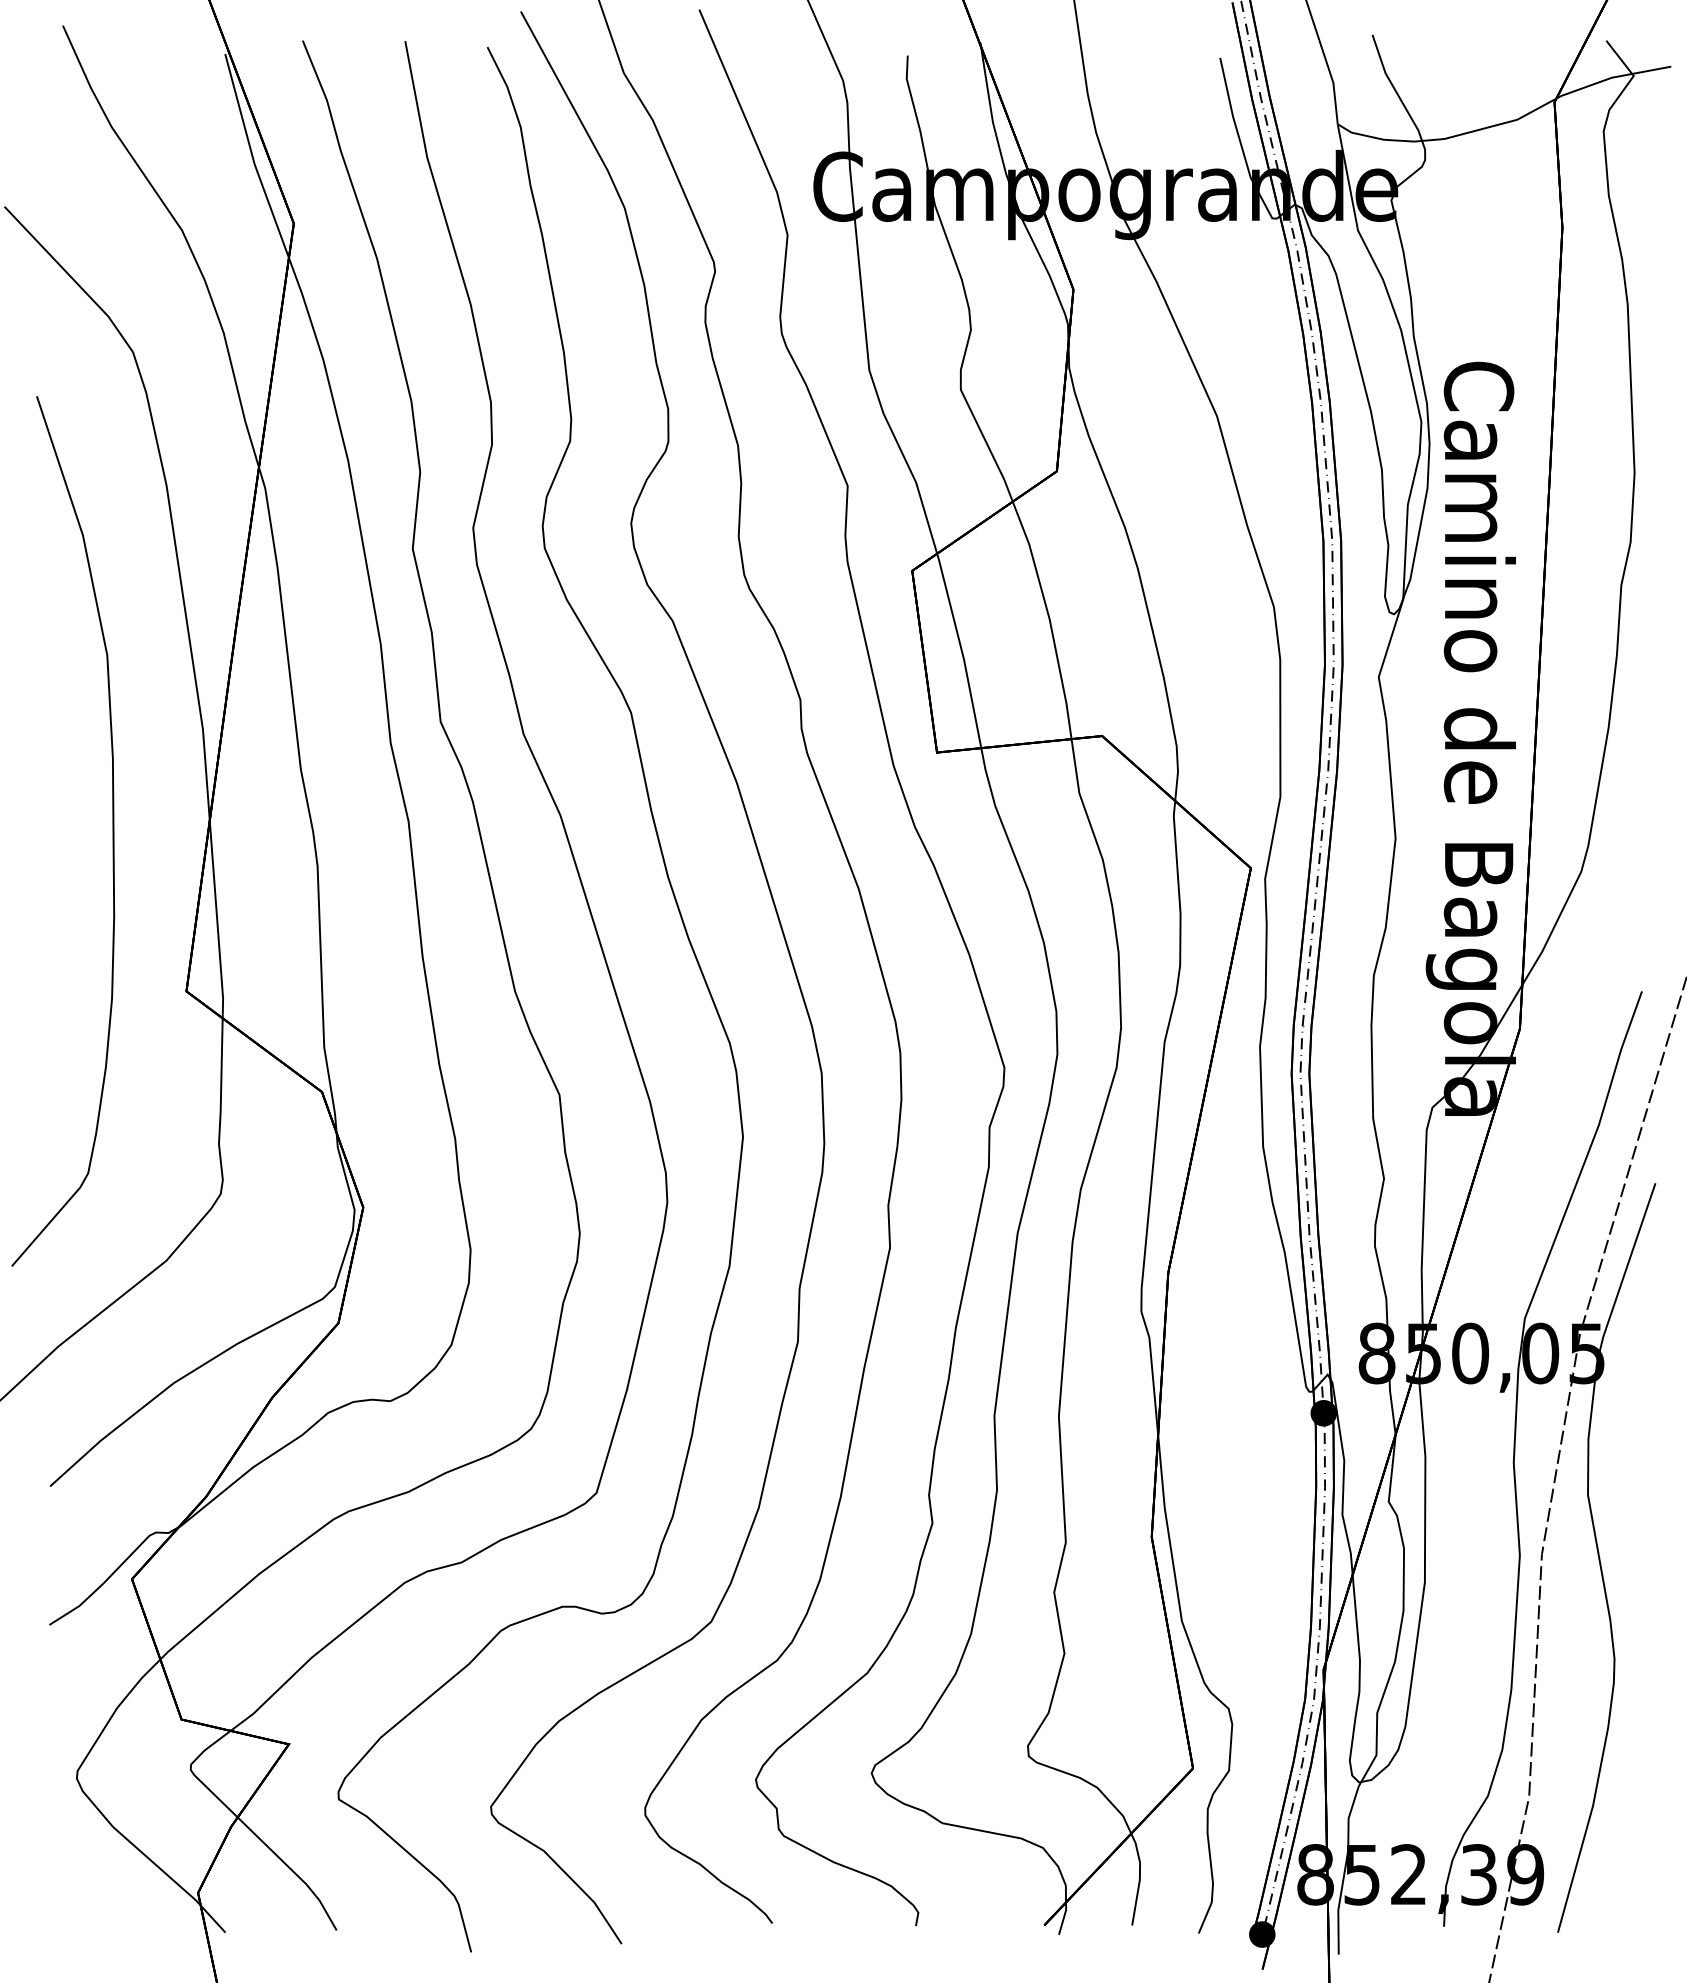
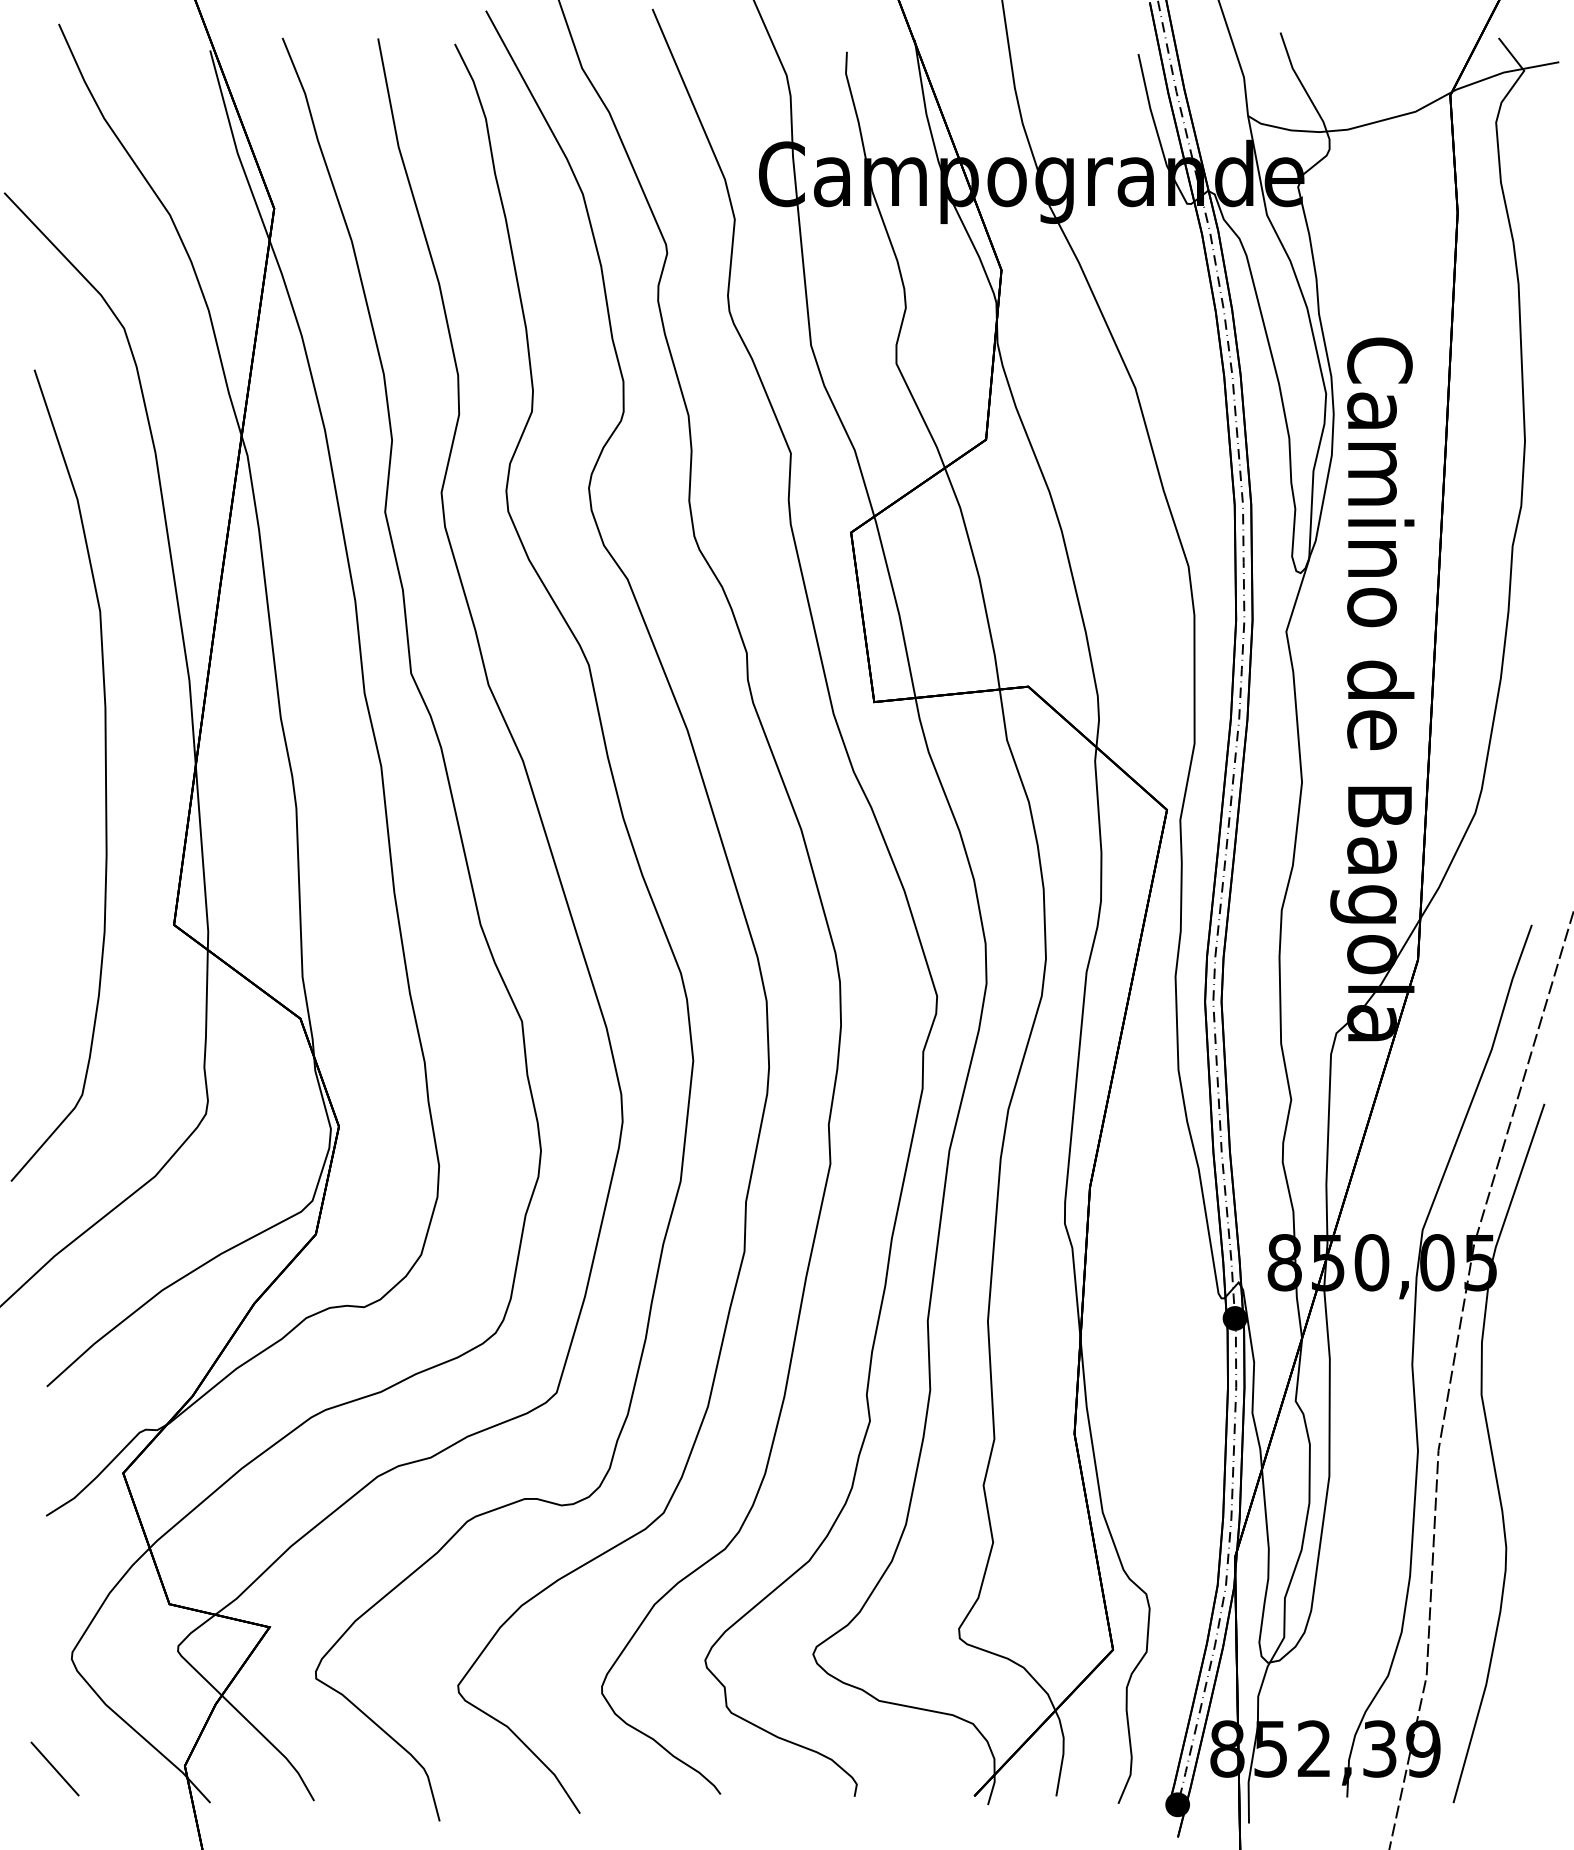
line: (58, 1895) -> (54, 1768), added

